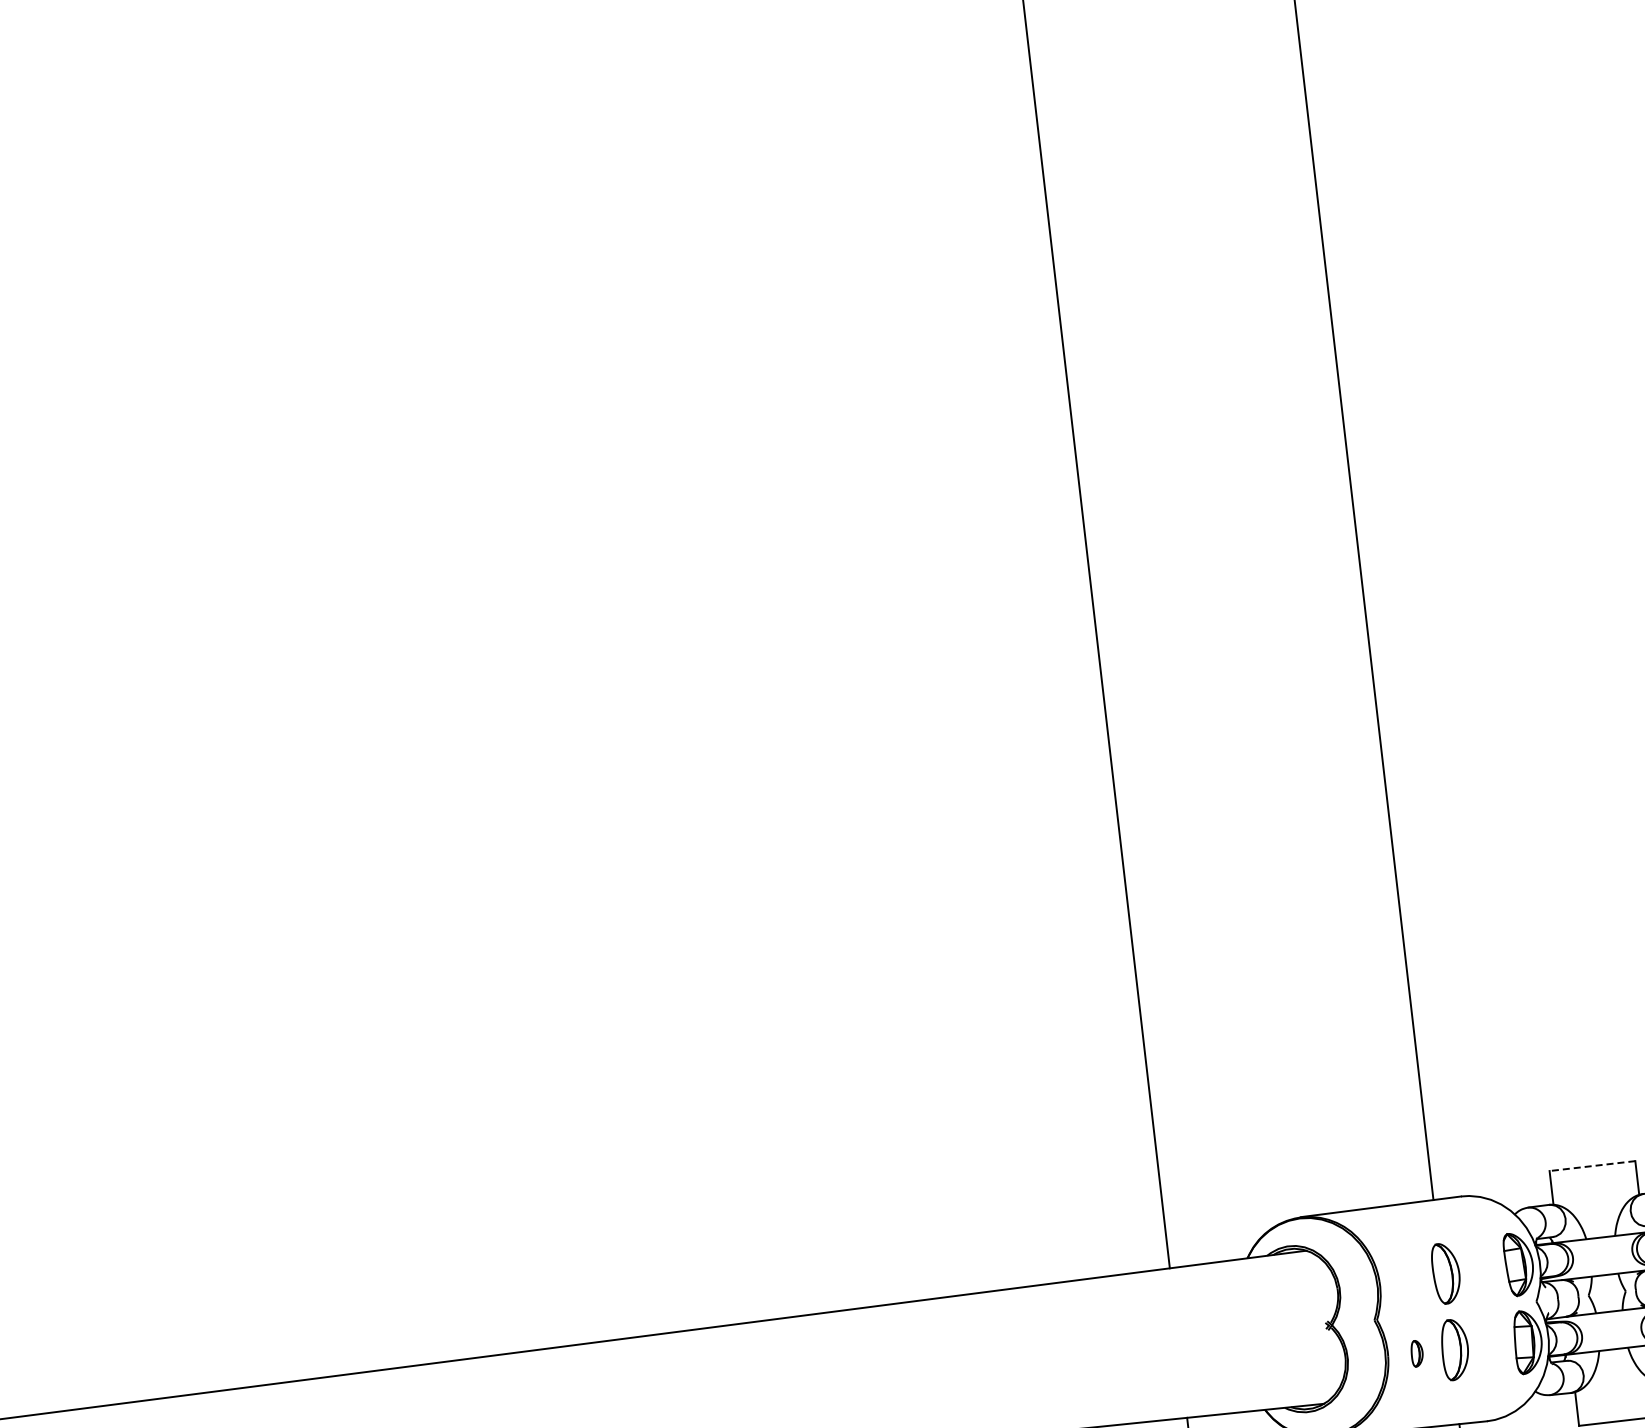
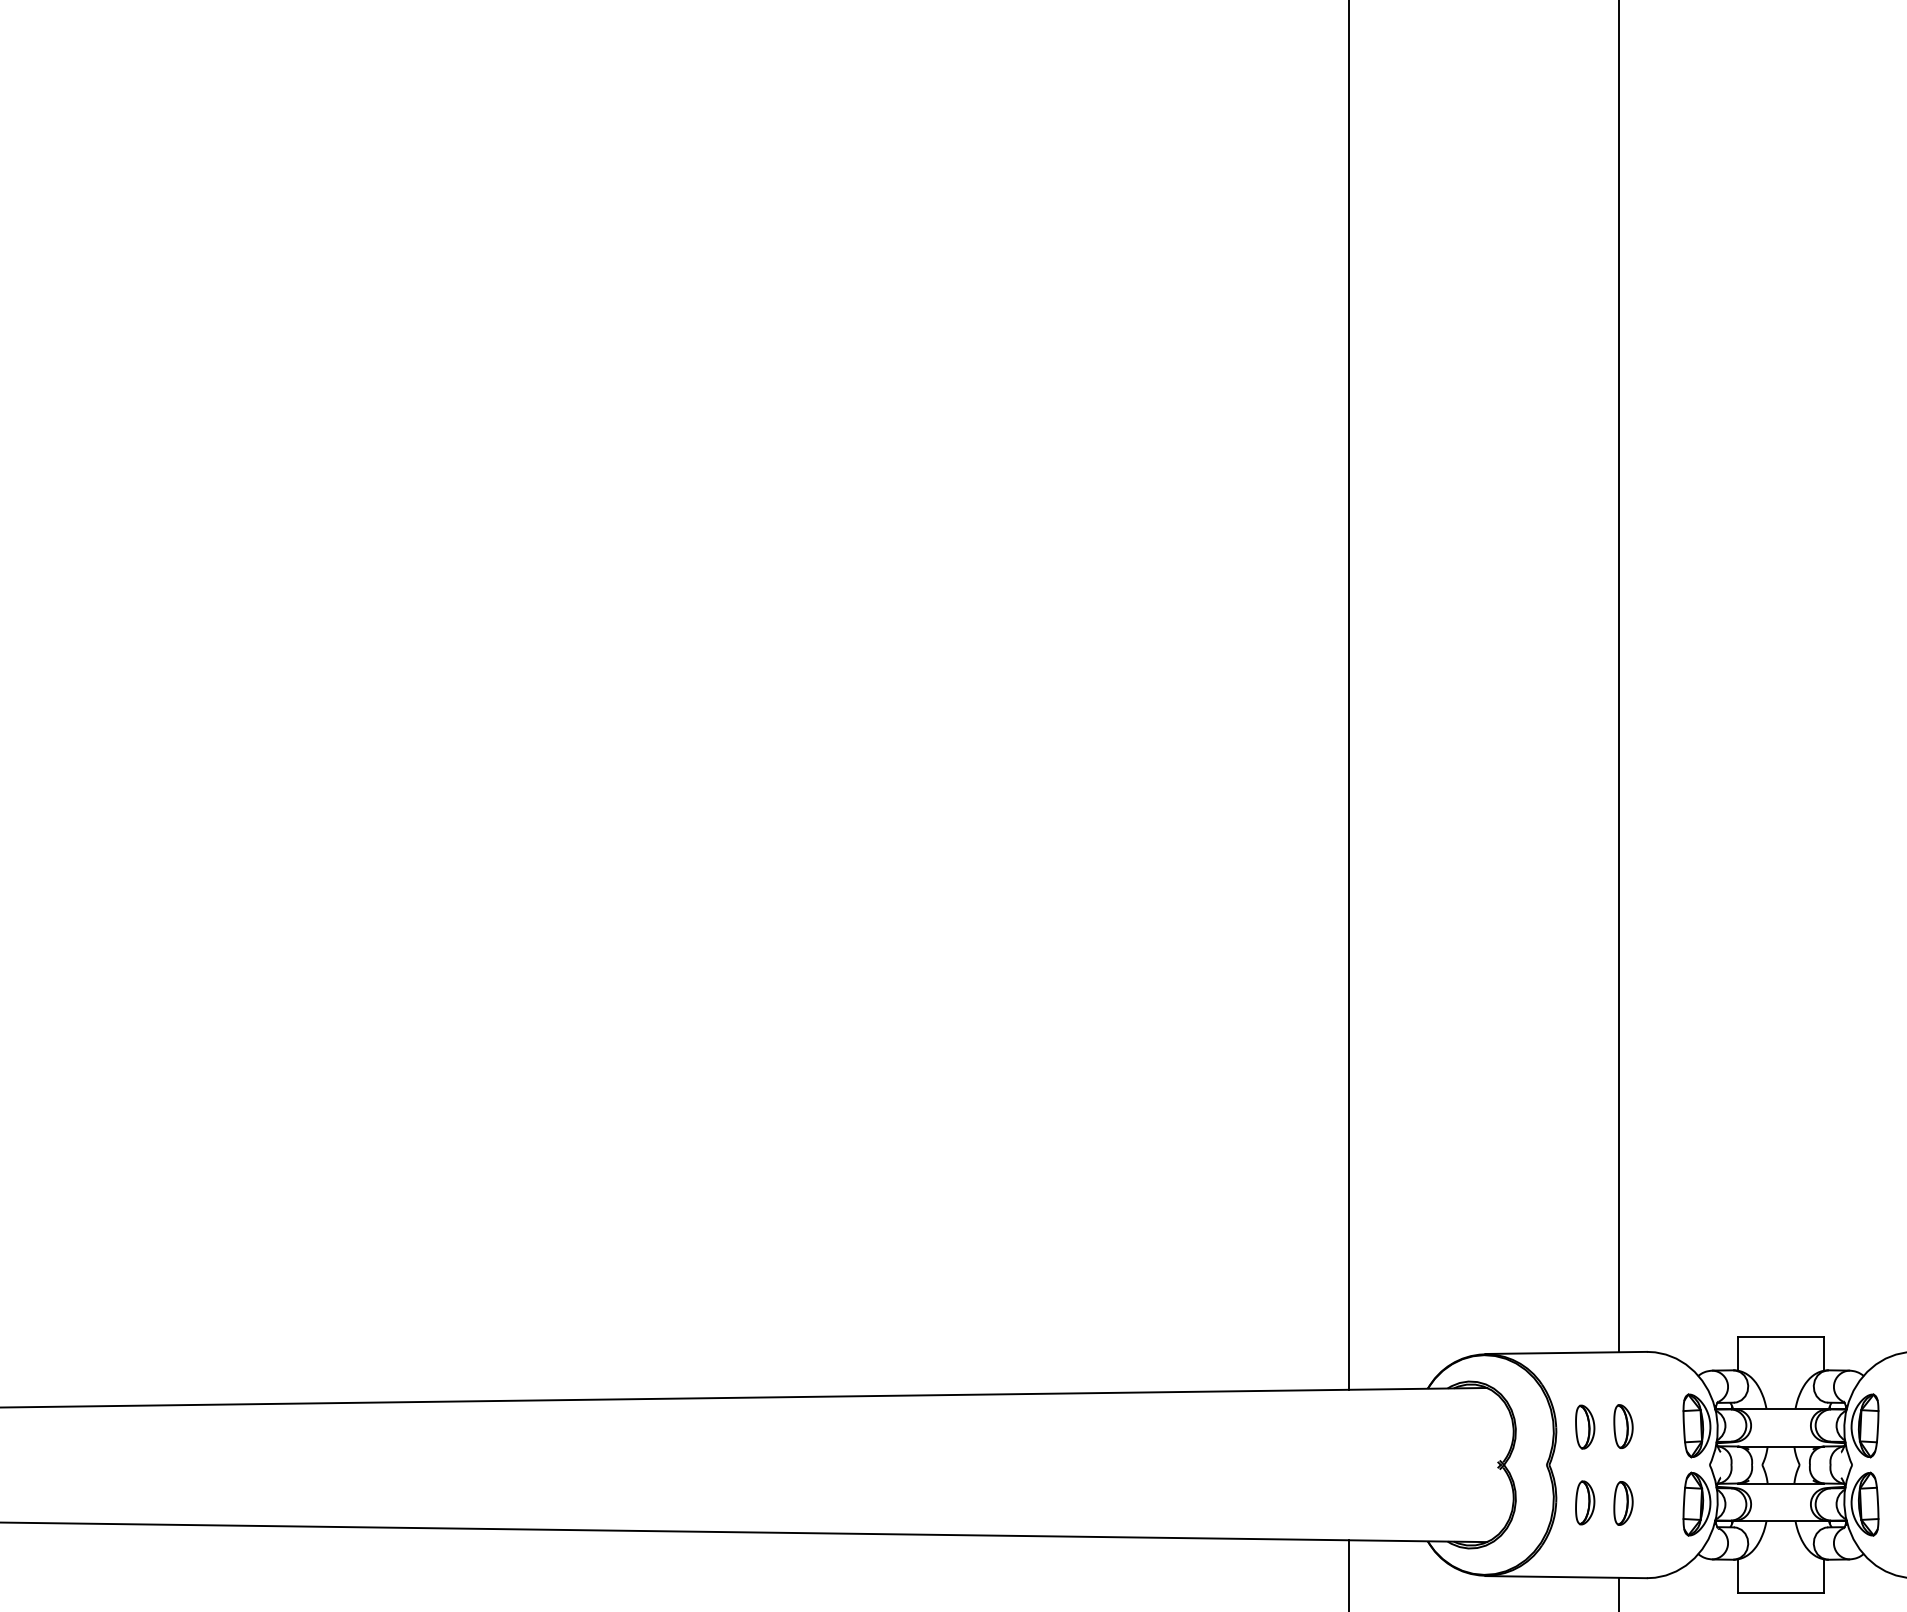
line: (1591, 1165) -> (1780, 1336), dashed -> solid
part: (1446, 1273) -> (1623, 1426), size x0.71
part: (1408, 1277) -> (1585, 1426), added
part: (1455, 1349) -> (1623, 1503), size x0.71
part: (1417, 1353) -> (1585, 1502), size x1.67

